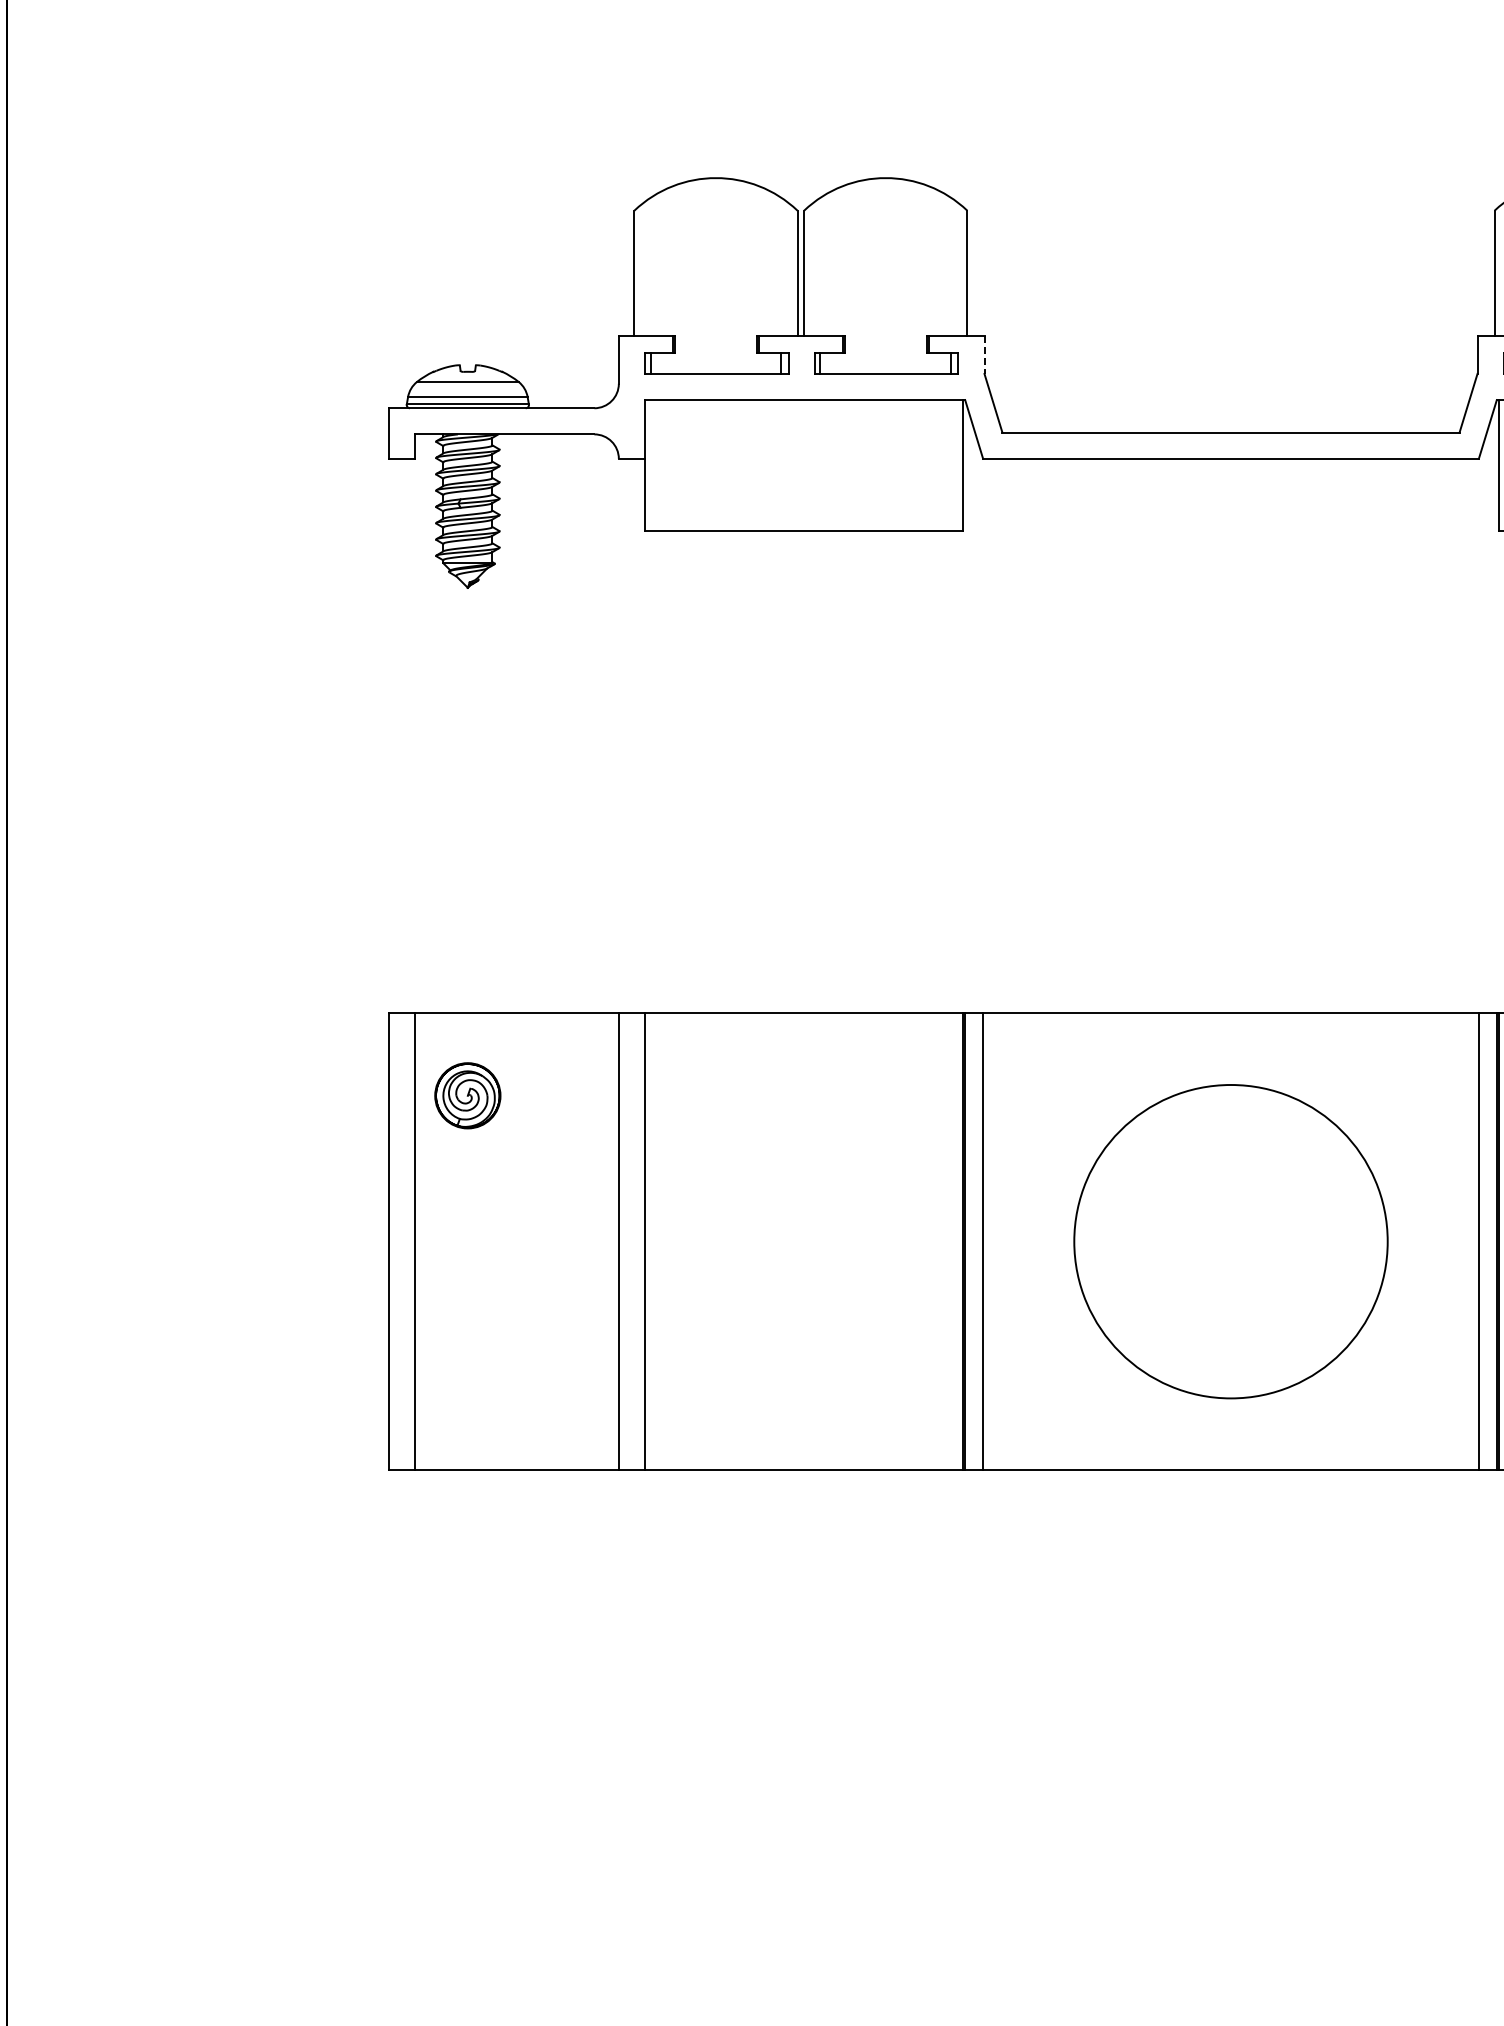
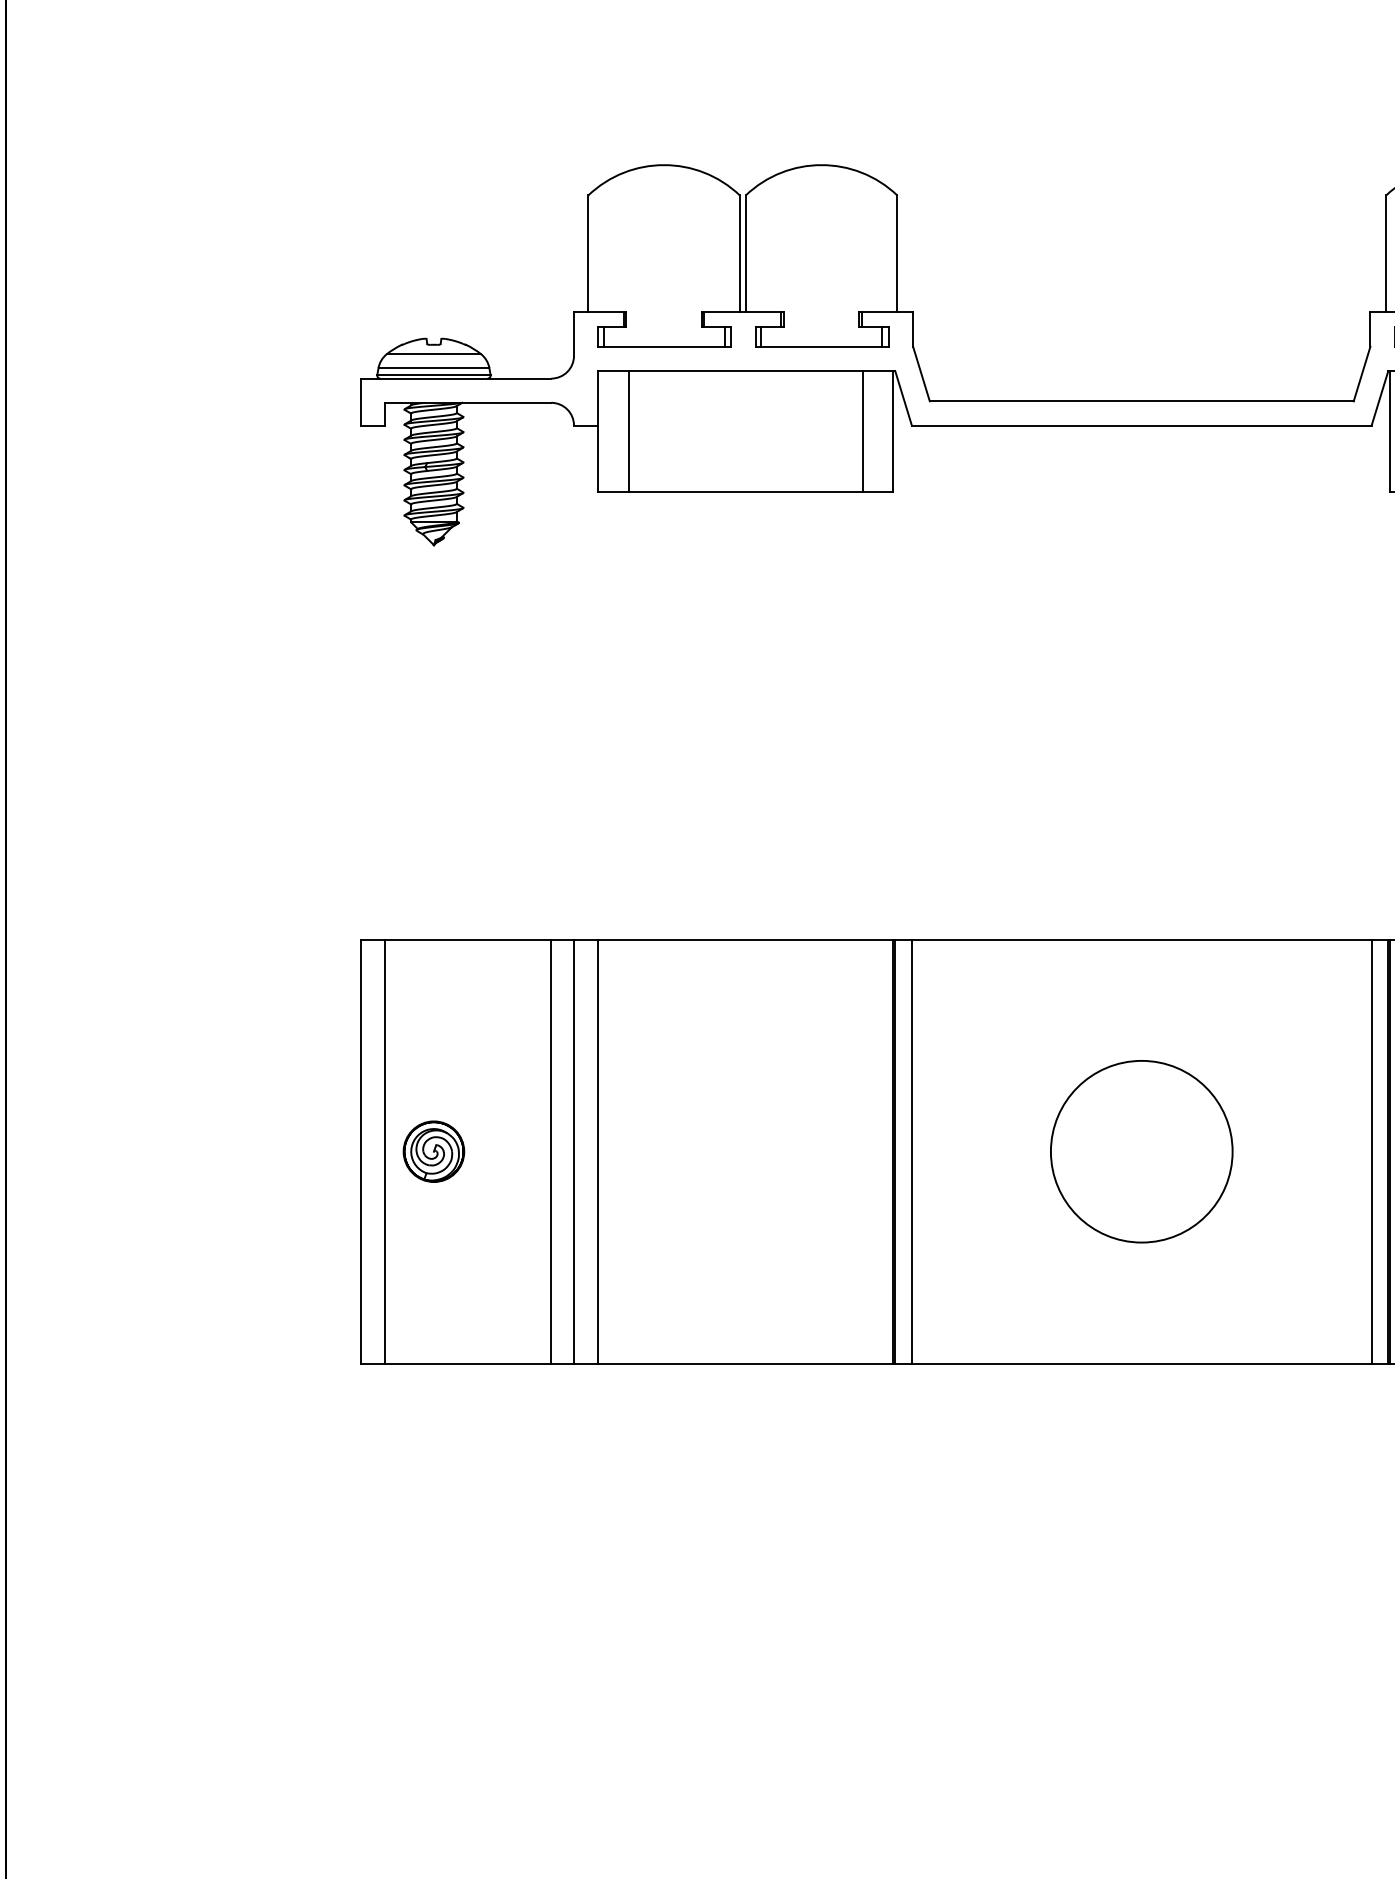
line: (984, 355) -> (913, 329), dashed -> solid
line: (677, 465) -> (628, 431), added
line: (930, 465) -> (863, 431), added
part: (467, 1095) -> (433, 1151), moved
line: (594, 1241) -> (551, 1151), added
circle: (1230, 1241) -> (1141, 1151), size x0.62

